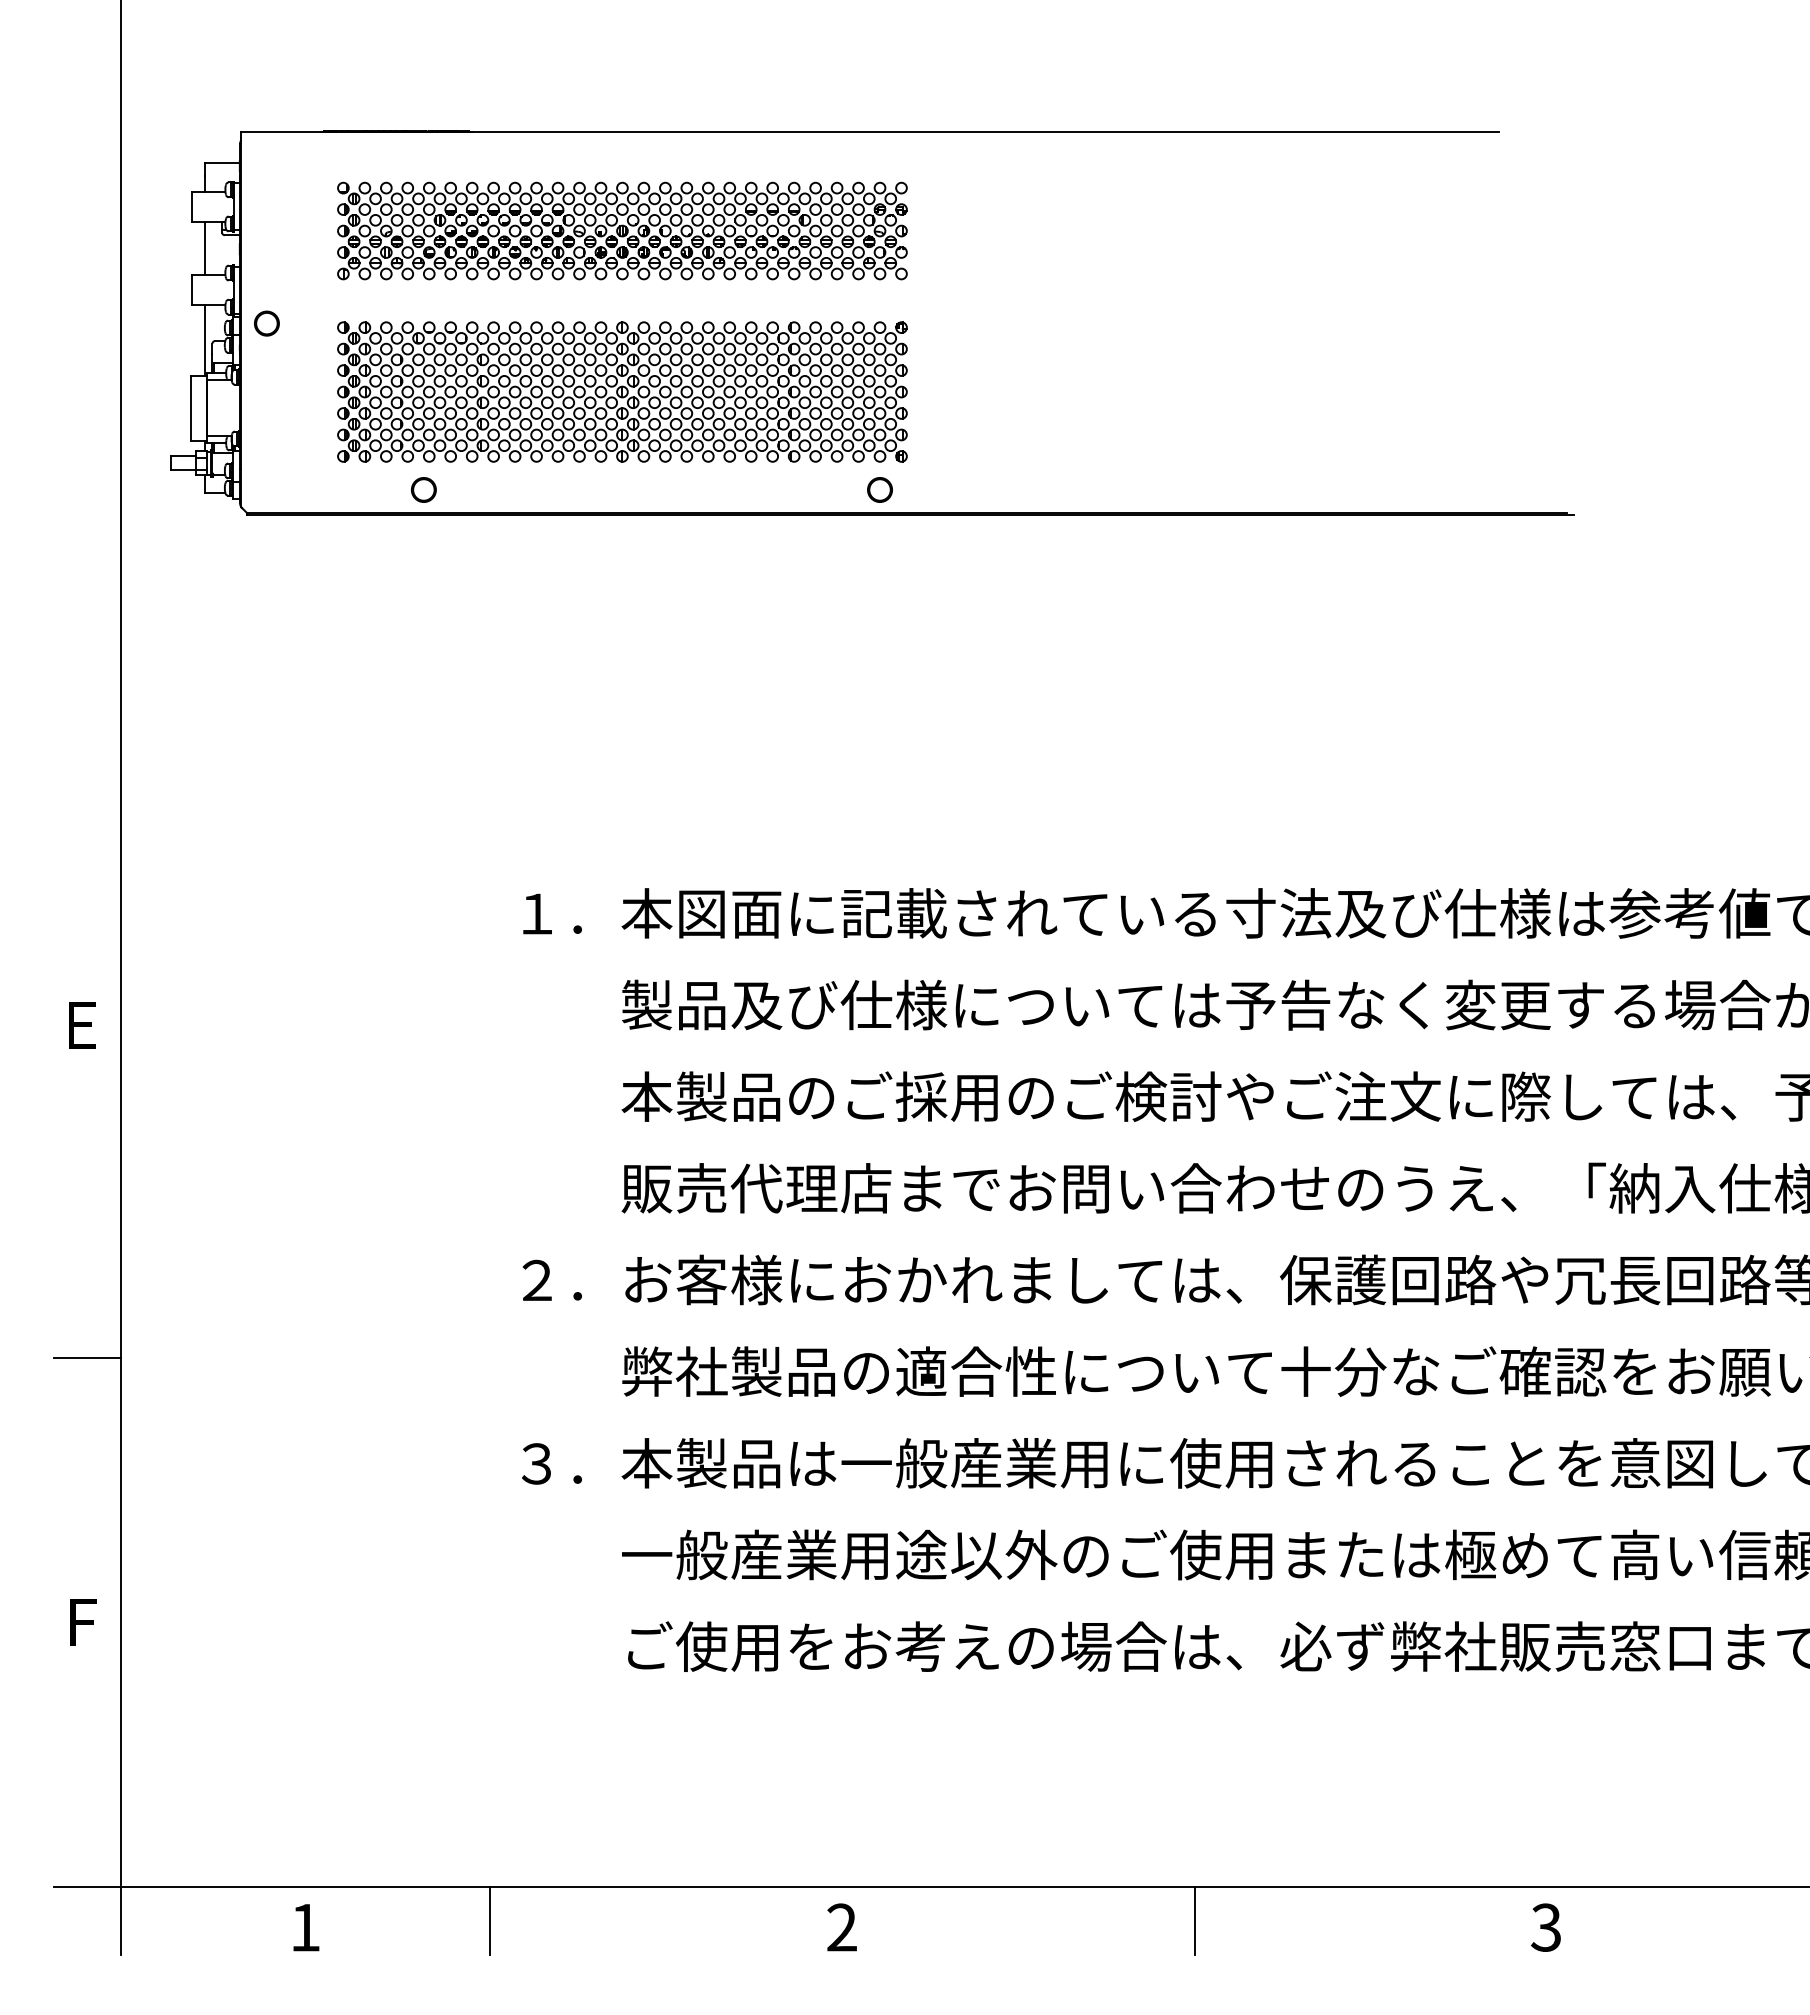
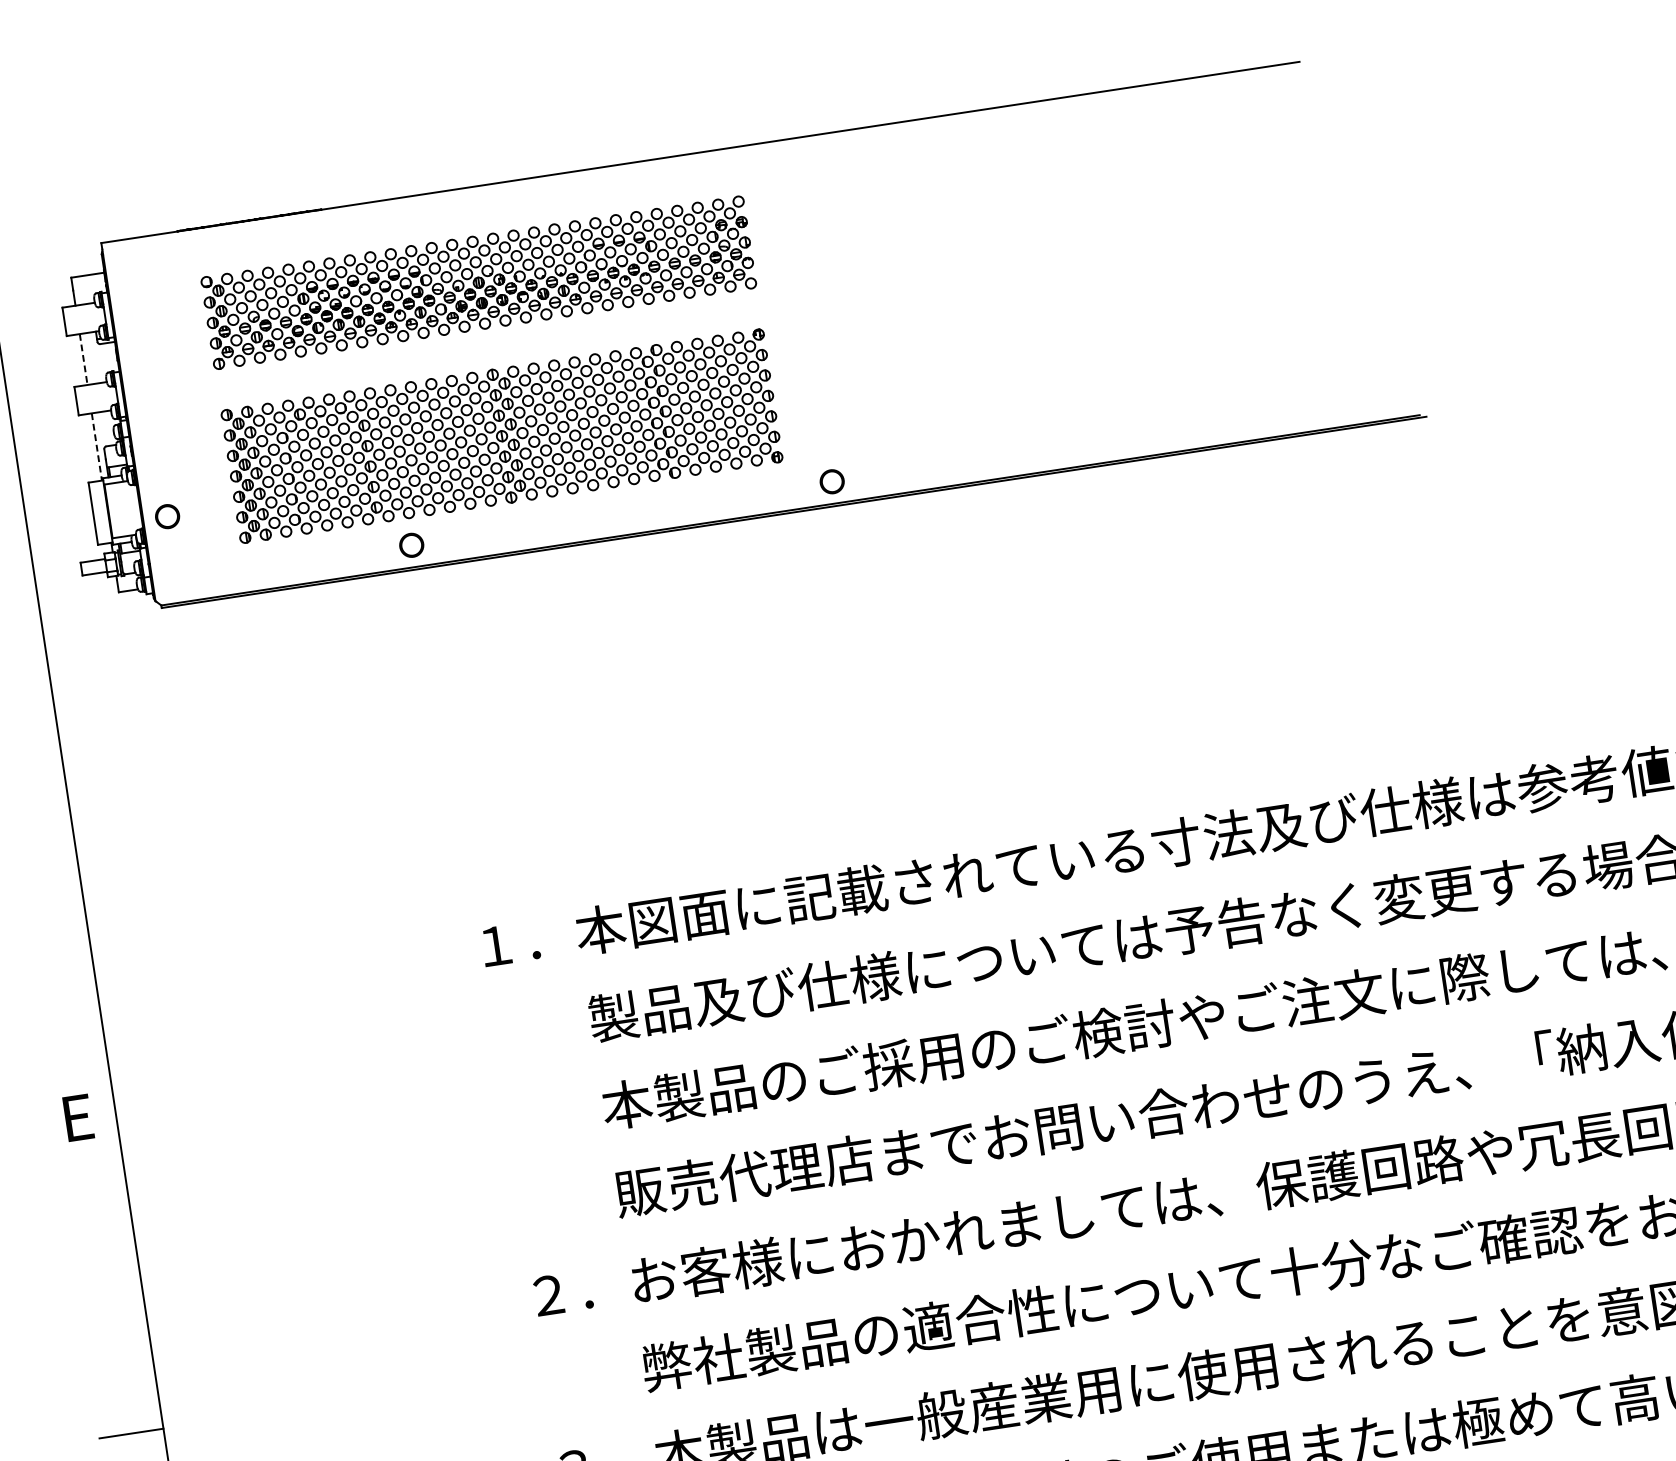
line: (205, 248) -> (83, 359), solid -> dashed
circle: (266, 323) -> (167, 516), moved
line: (205, 340) -> (97, 447), solid -> dashed
circle: (423, 489) -> (411, 544), moved
circle: (879, 489) -> (831, 481), moved

